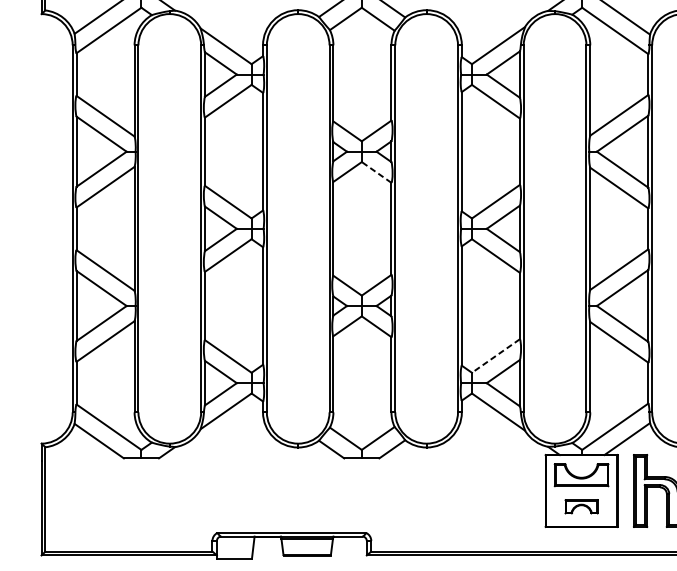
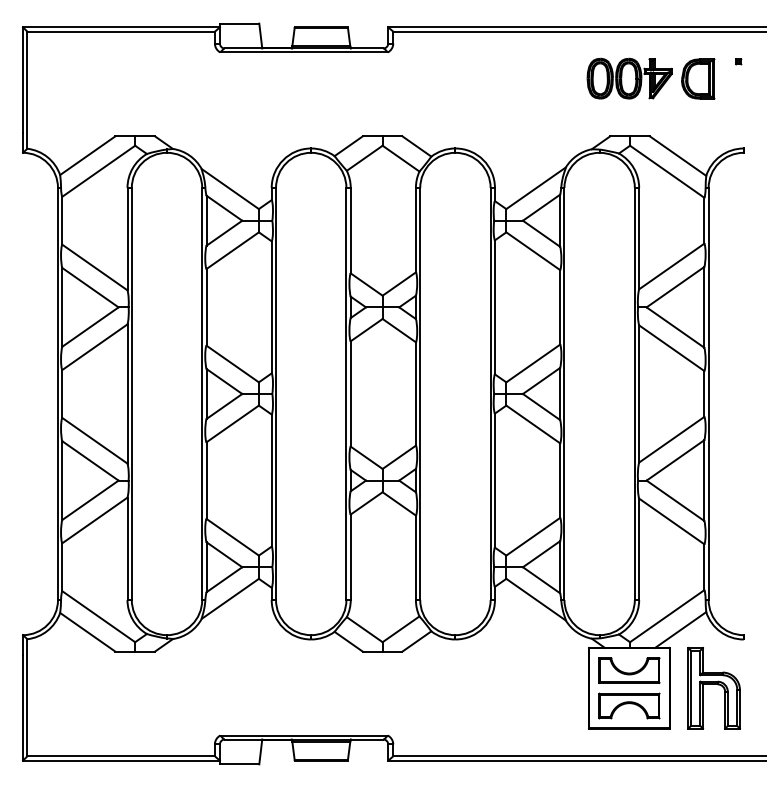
line: (375, 172) -> (398, 330), dashed -> solid
line: (496, 355) -> (533, 536), dashed -> solid
part: (581, 506) -> (629, 705), size x1.67

